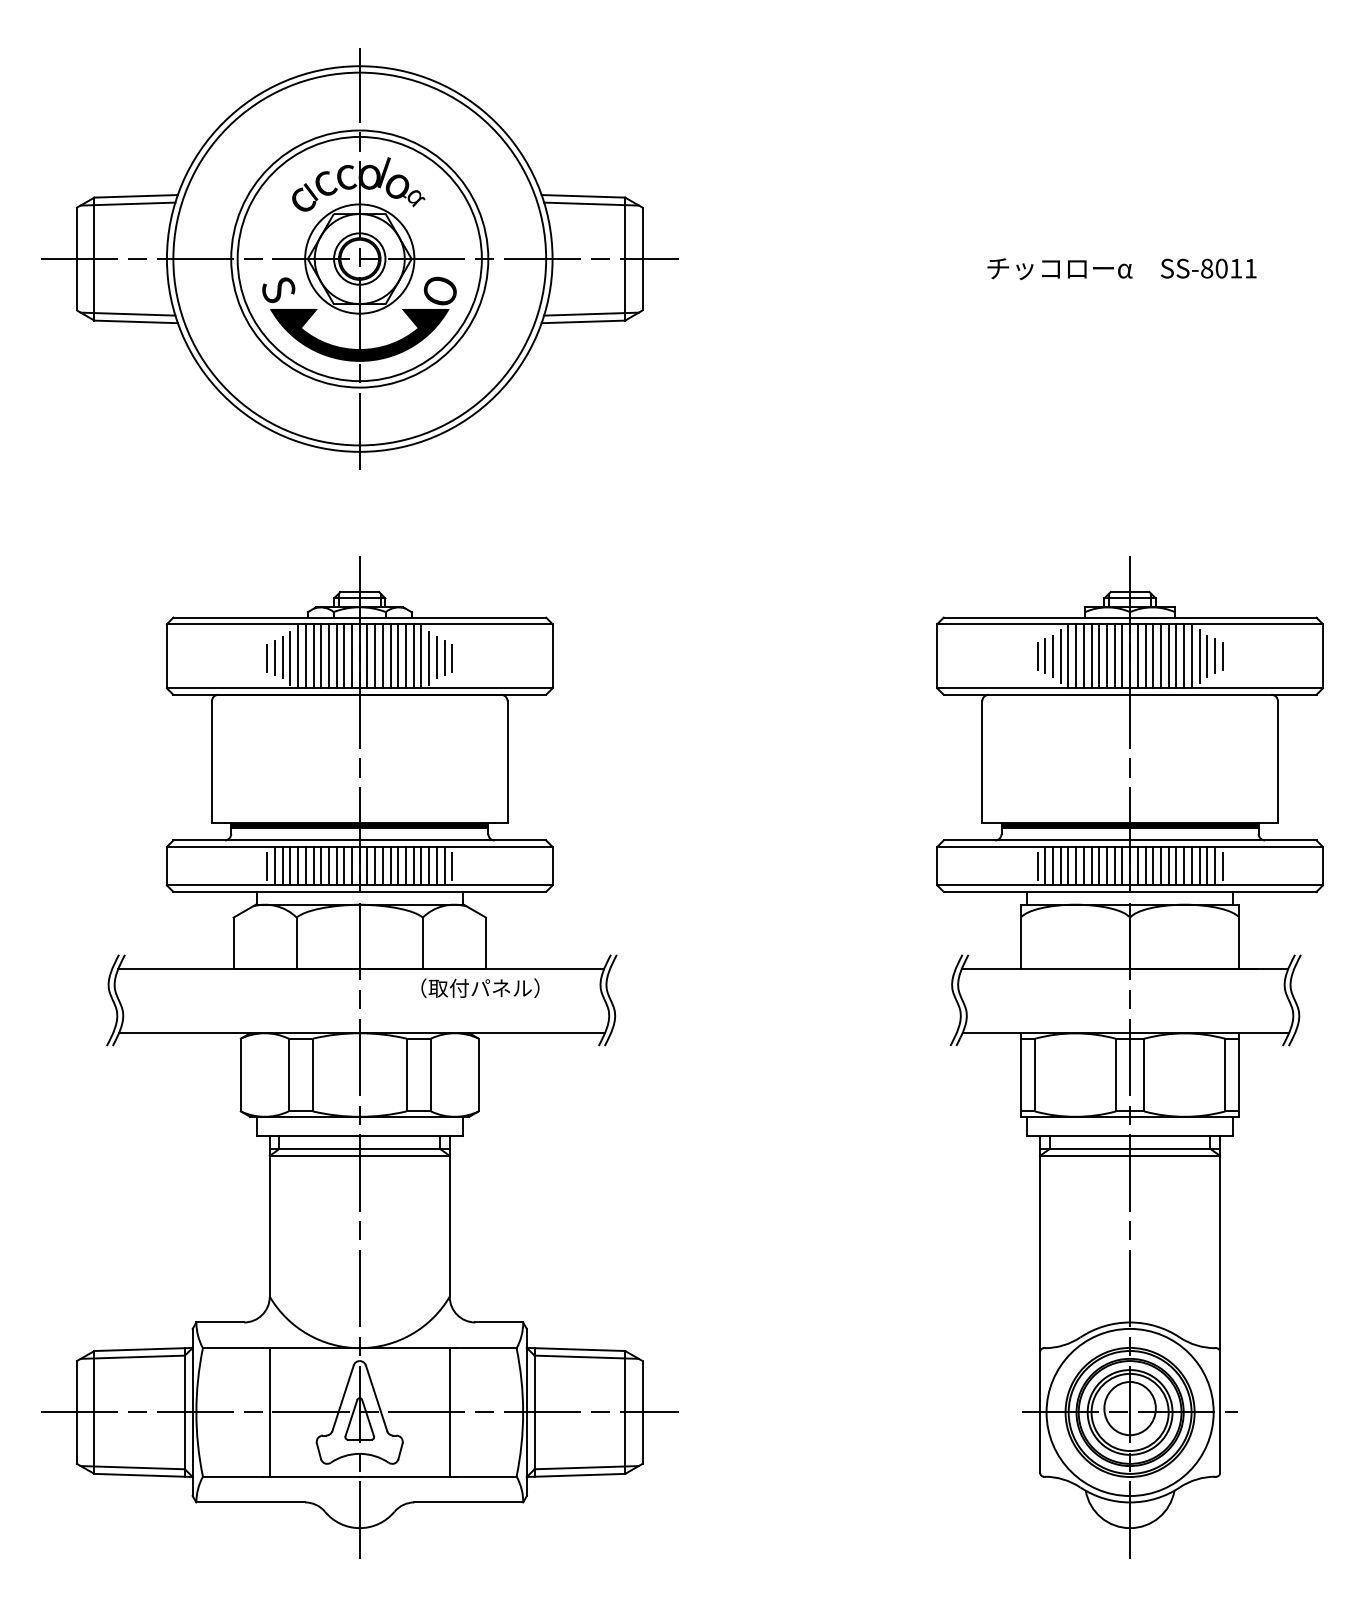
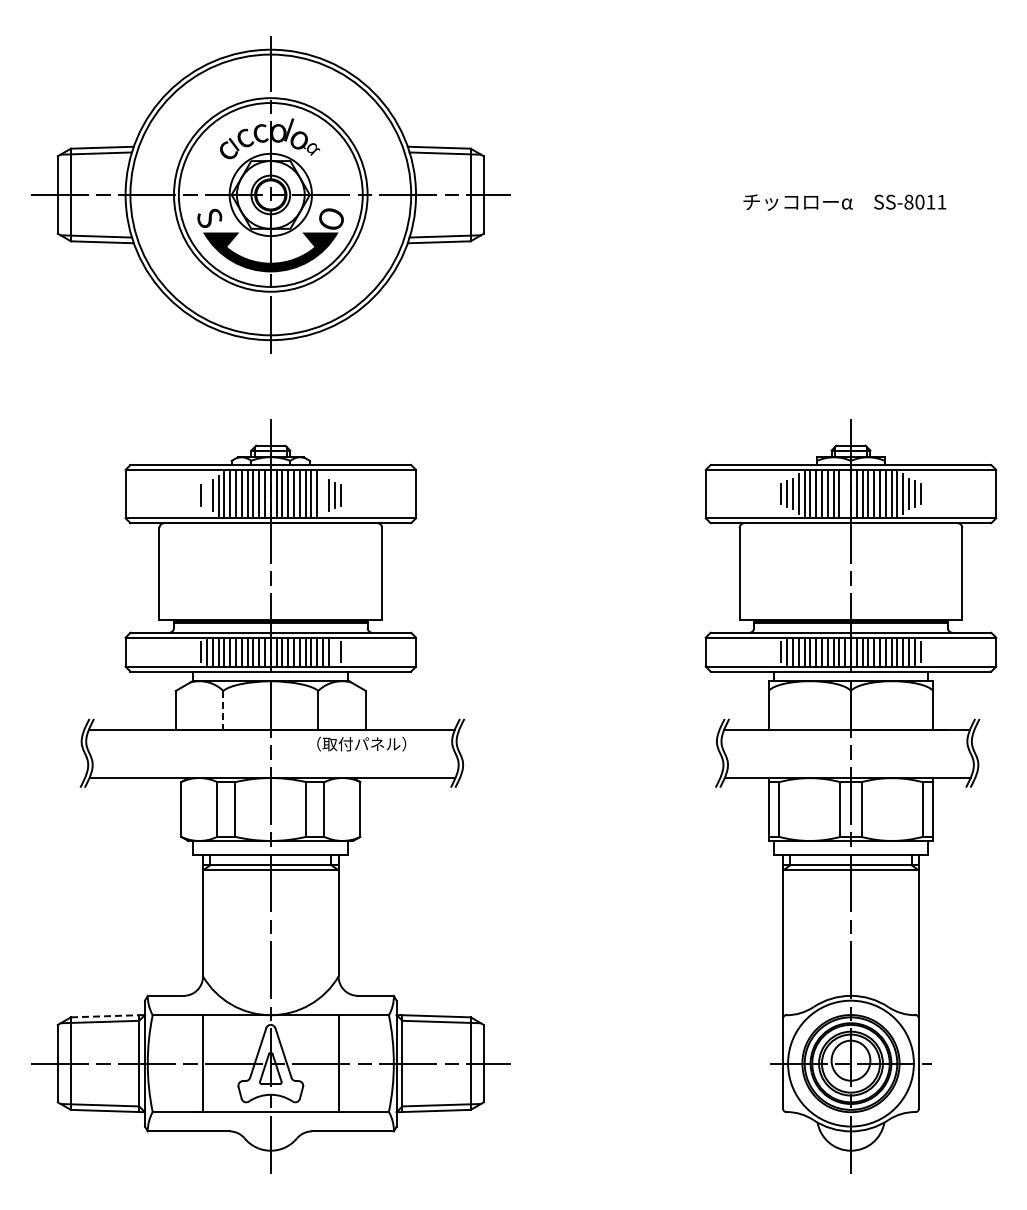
line: (1122, 655) -> (845, 493), removed
line: (274, 656) -> (206, 494), removed
line: (429, 658) -> (323, 495), removed
line: (444, 865) -> (334, 651), removed
line: (296, 943) -> (223, 710), solid -> dashed
line: (142, 1349) -> (107, 1016), solid -> dashed

